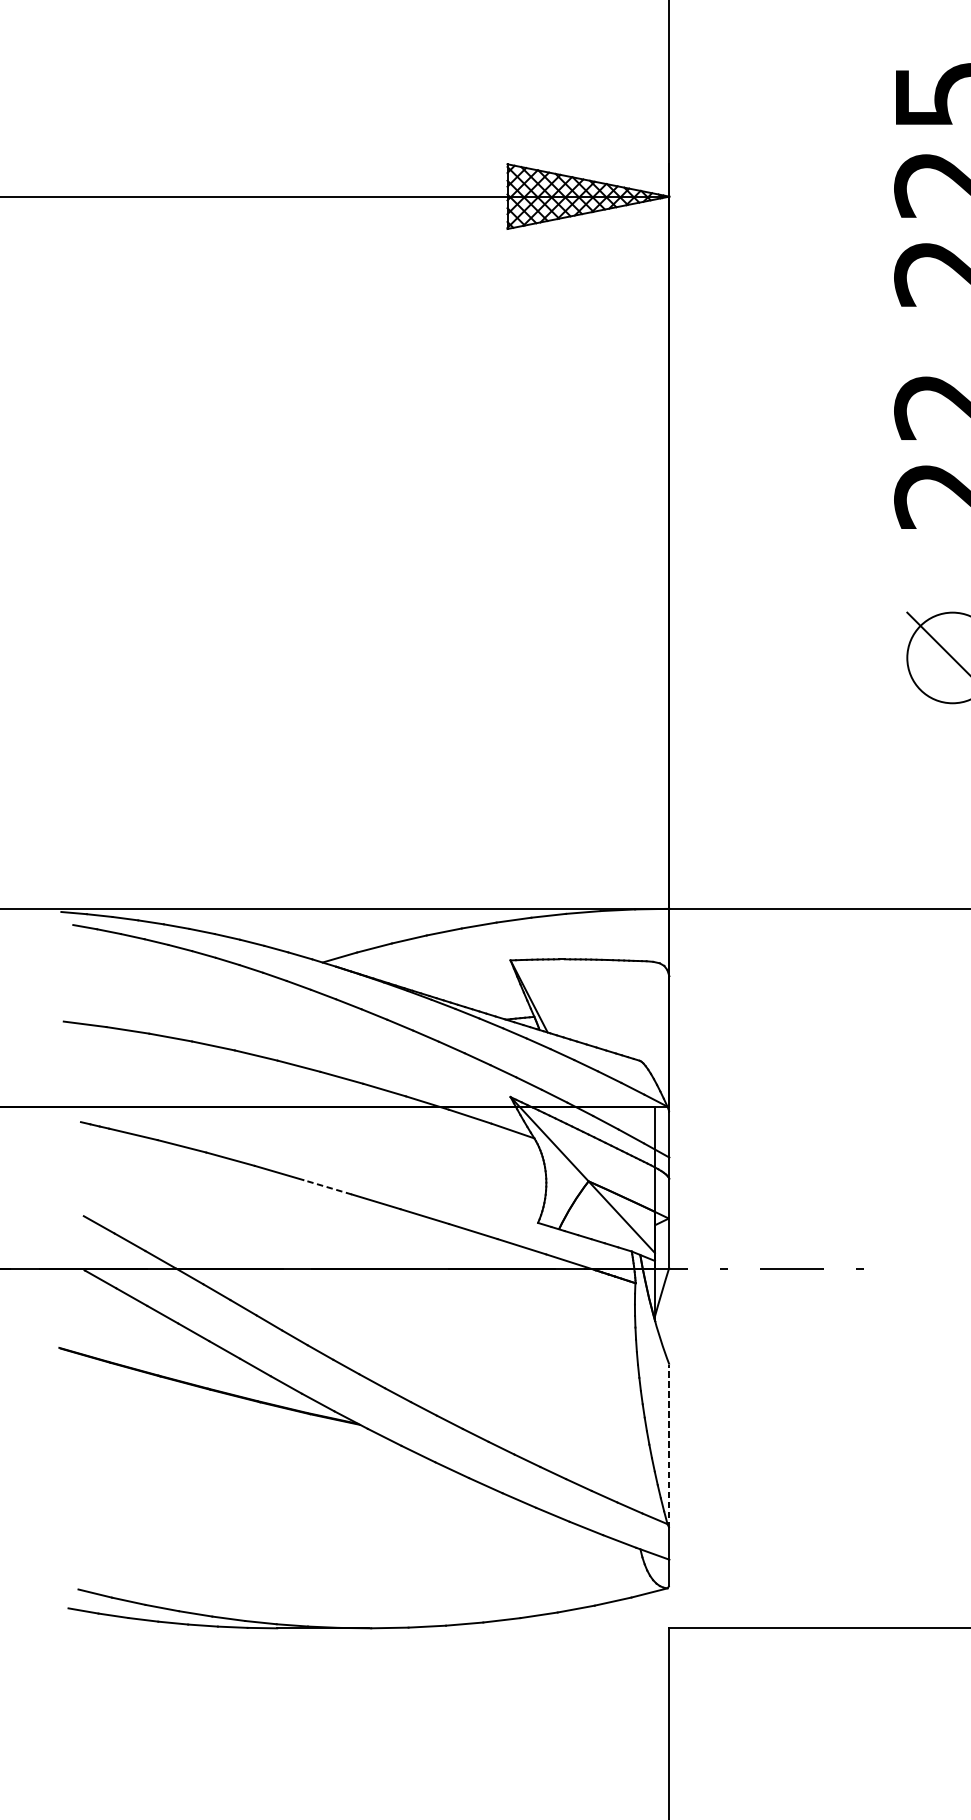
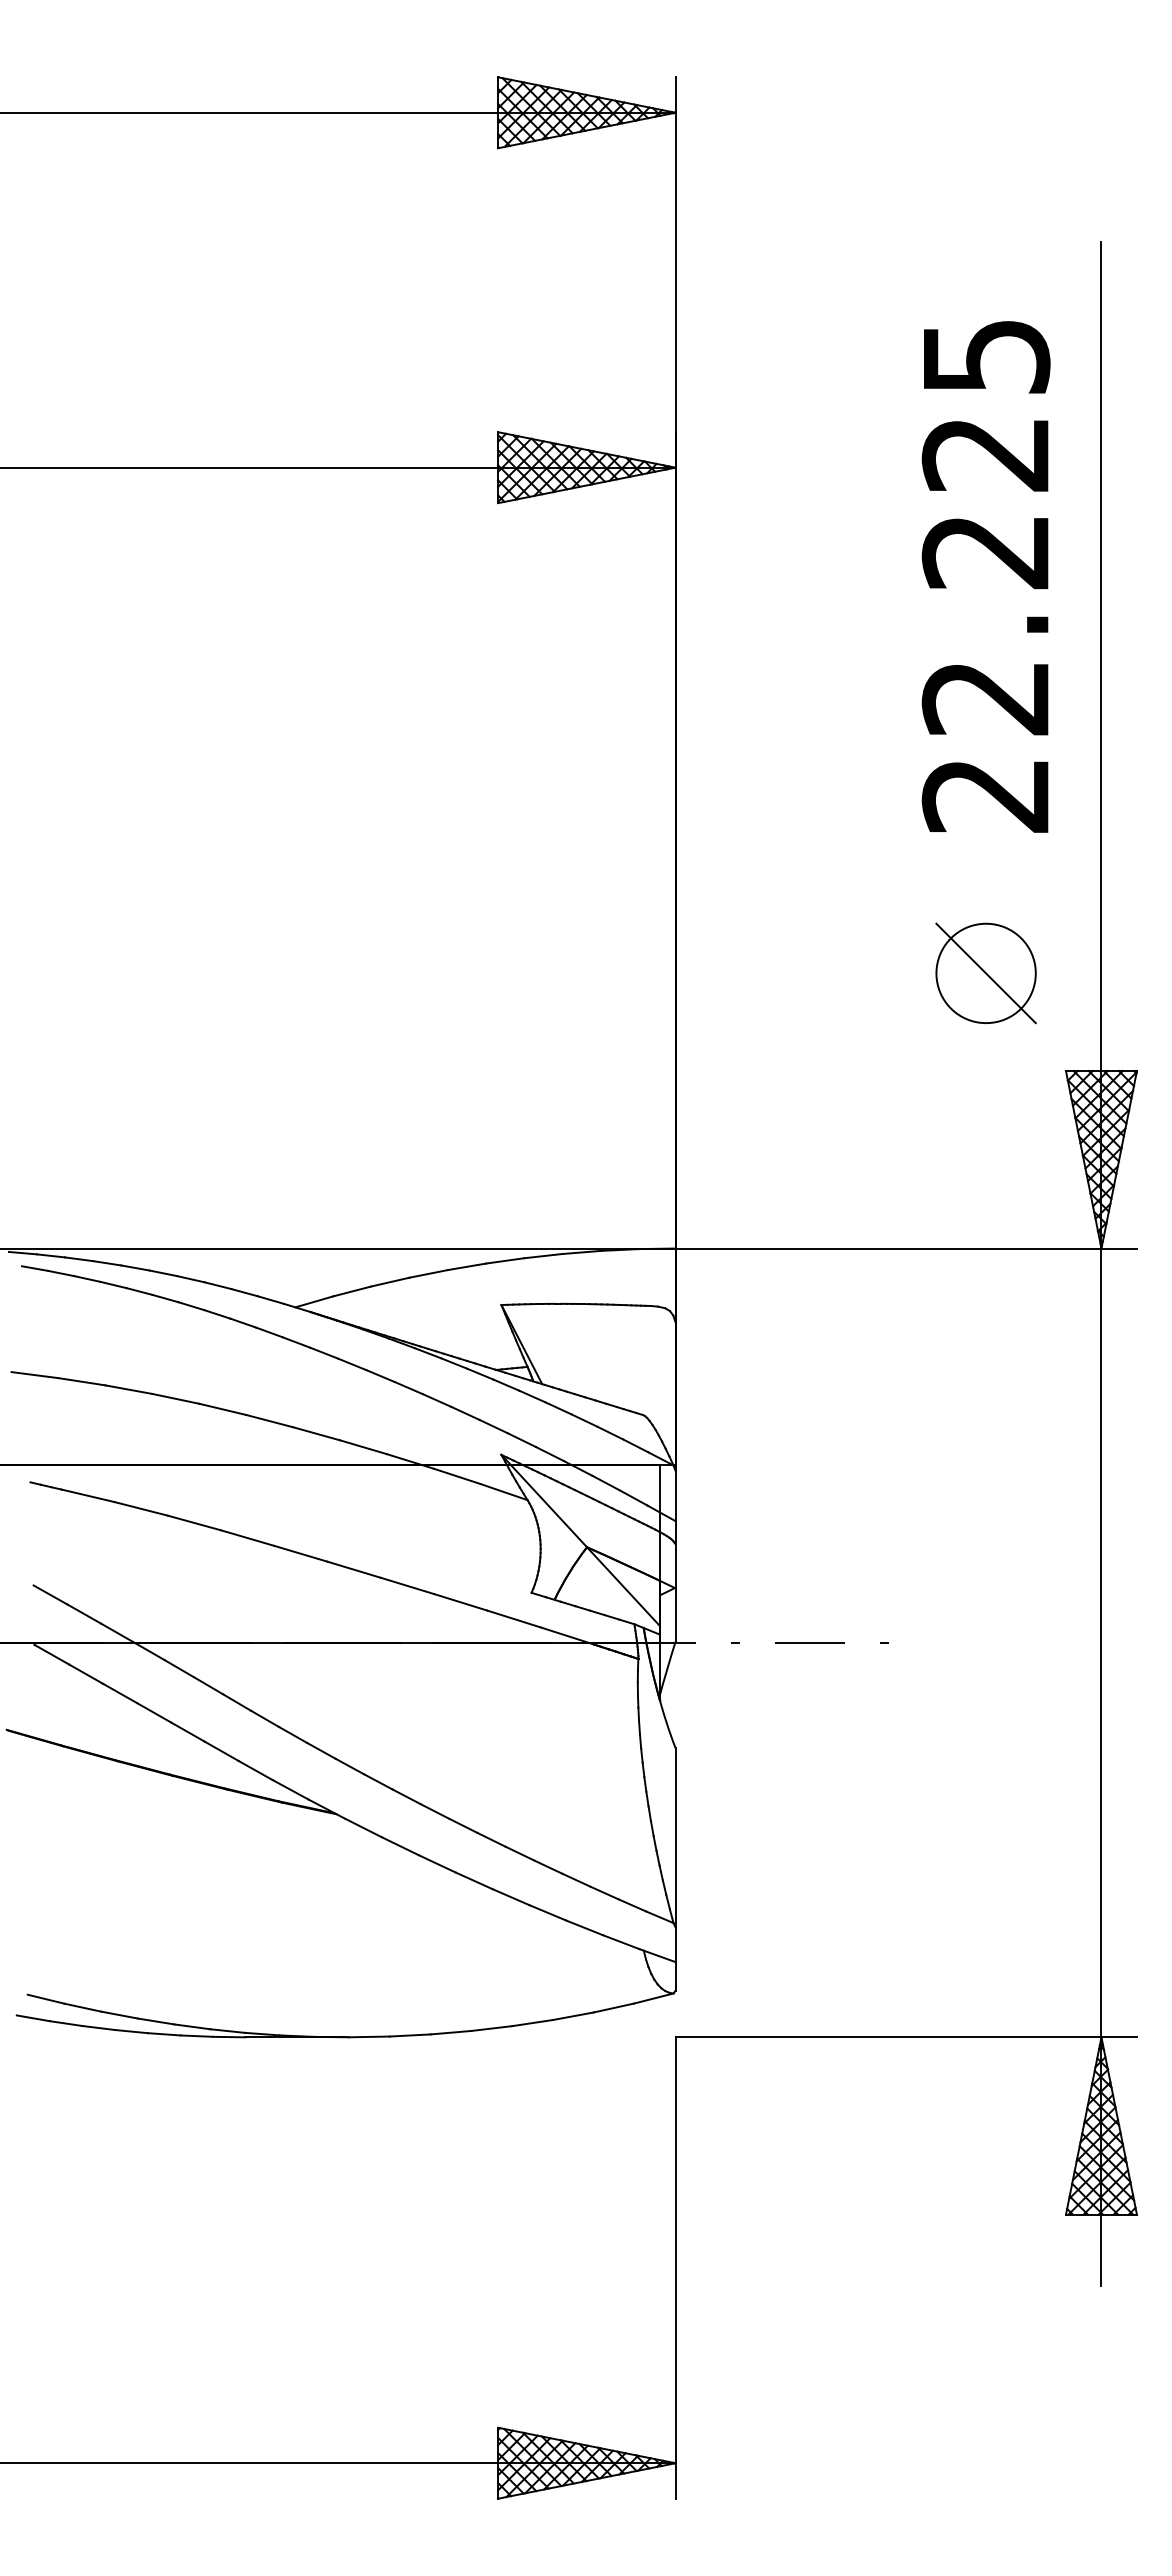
line: (327, 1187) -> (300, 1553), dashed -> solid
line: (669, 1446) -> (675, 1837), dashed -> solid

